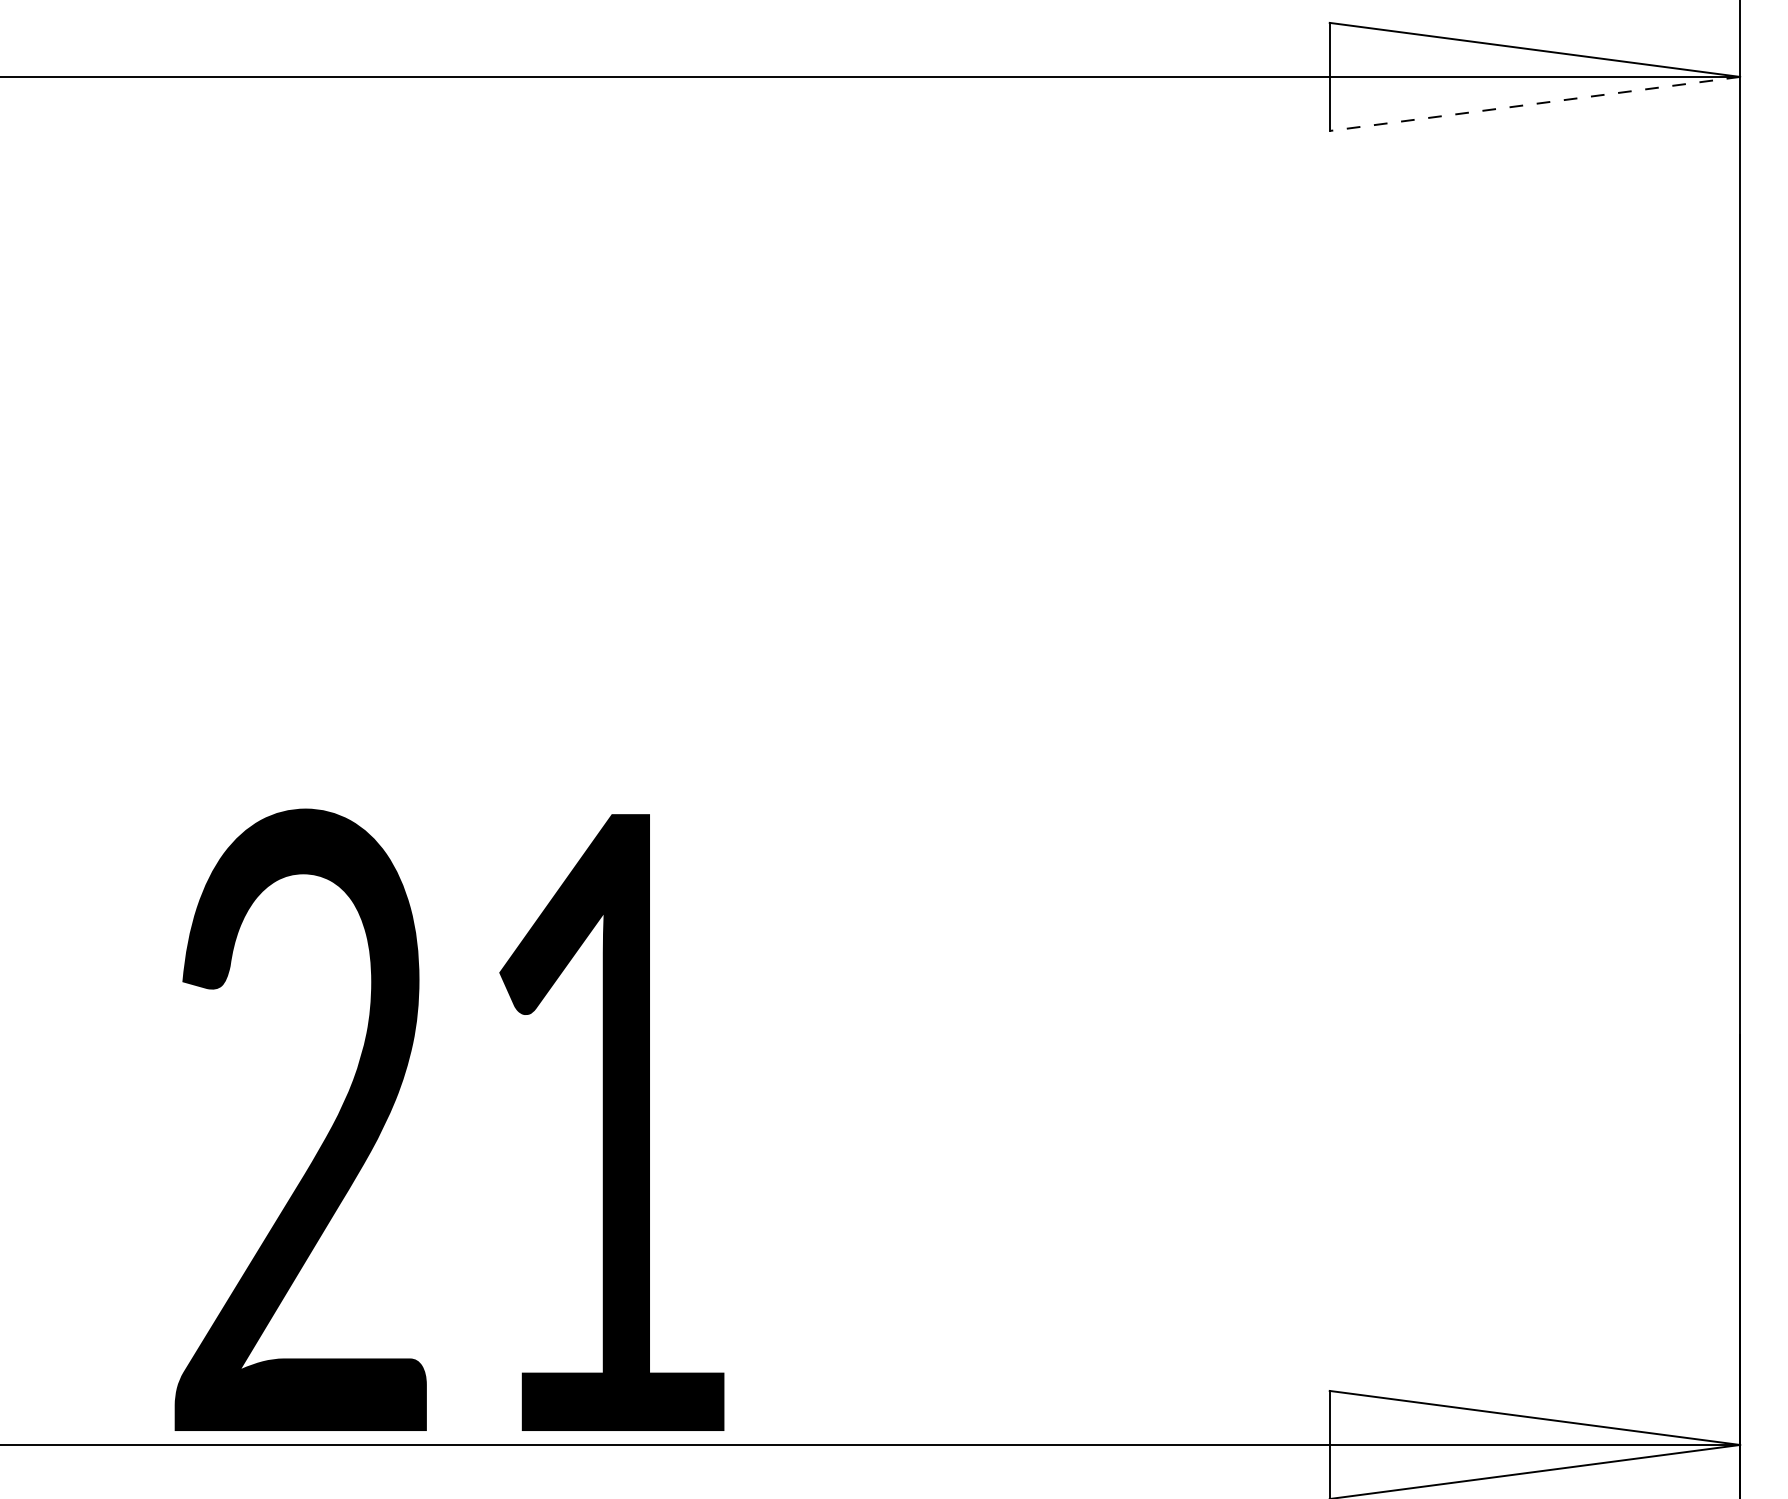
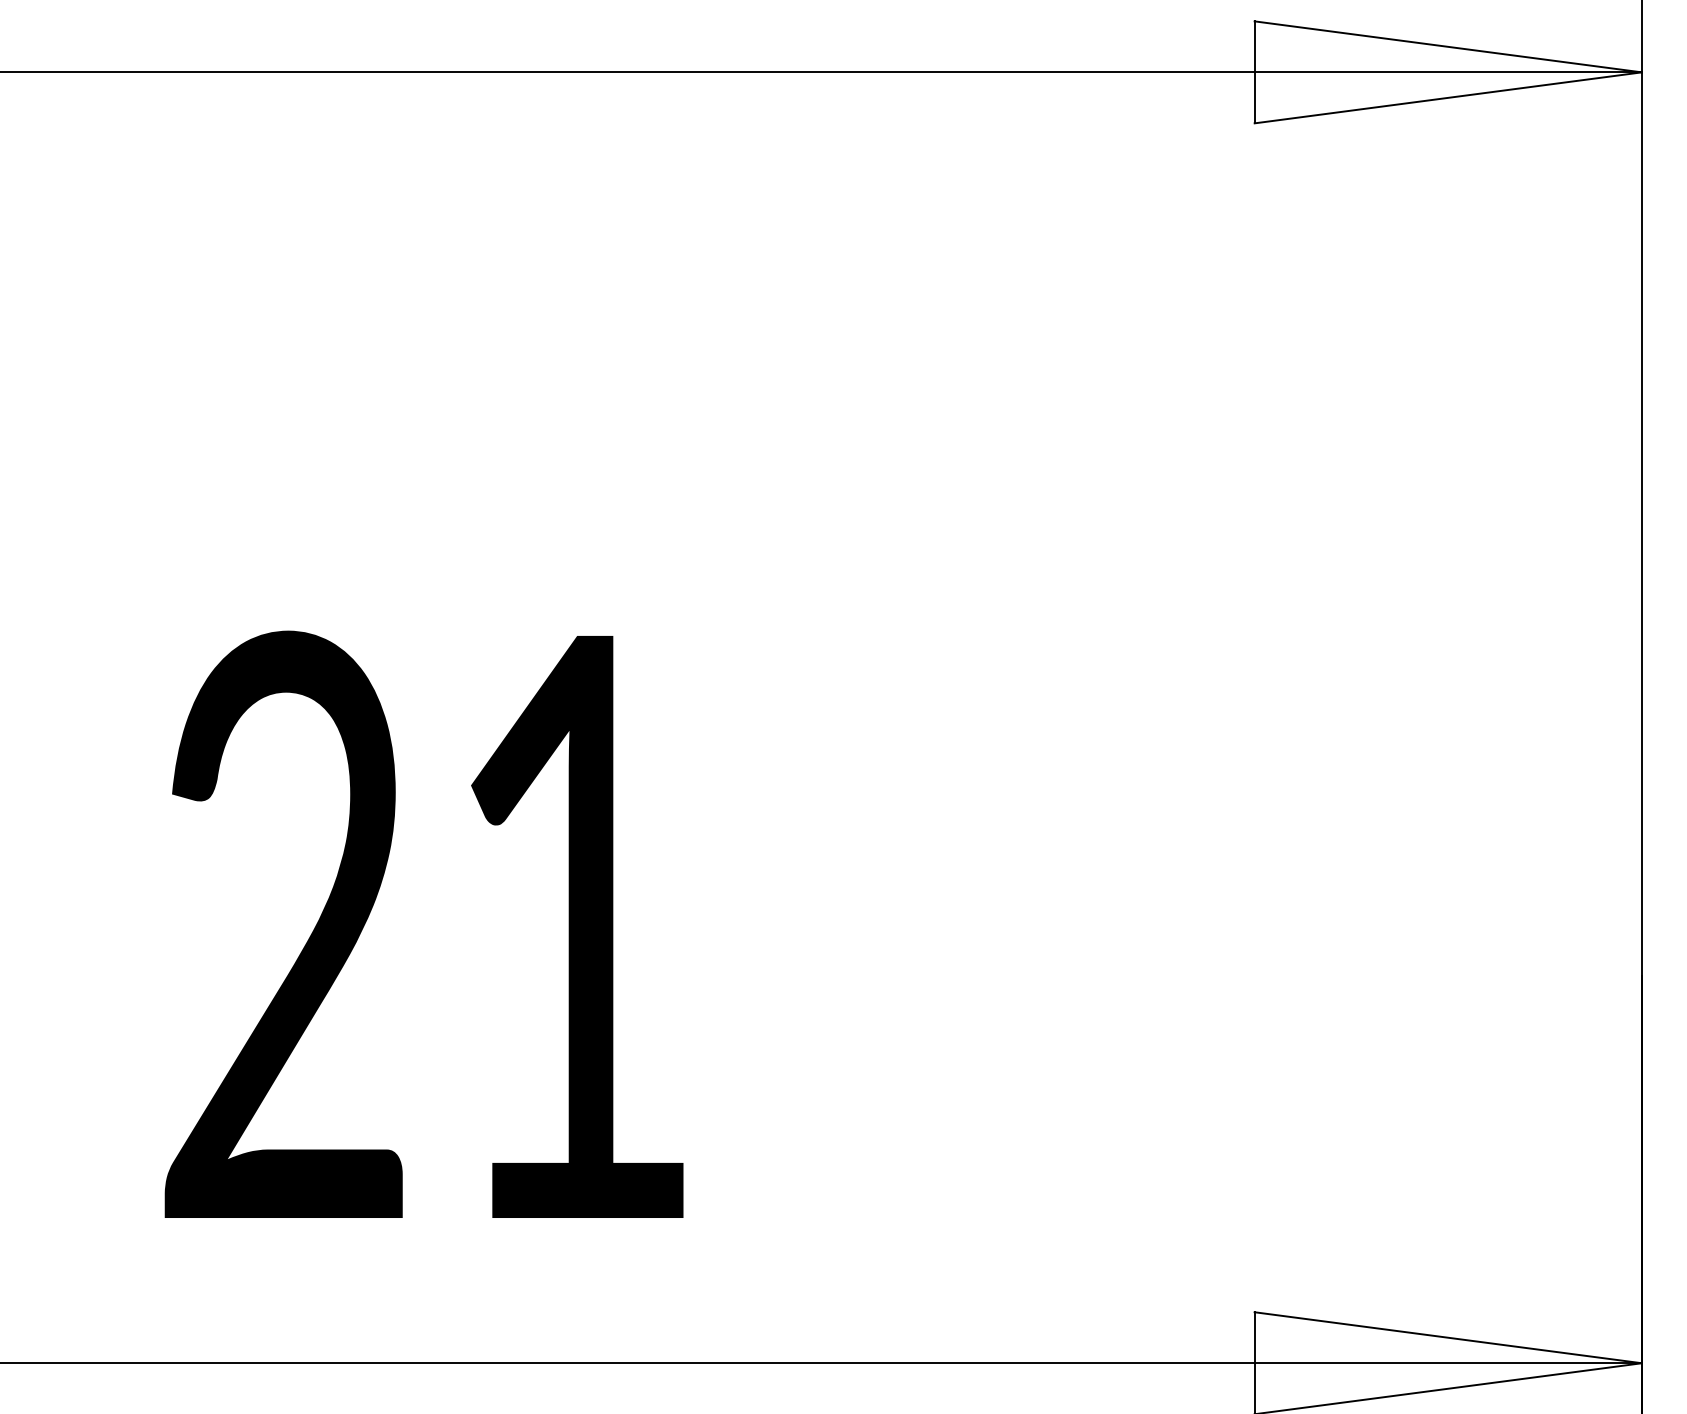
line: (1534, 103) -> (1447, 97), dashed -> solid
text: (449, 1119) -> (424, 924), moved

